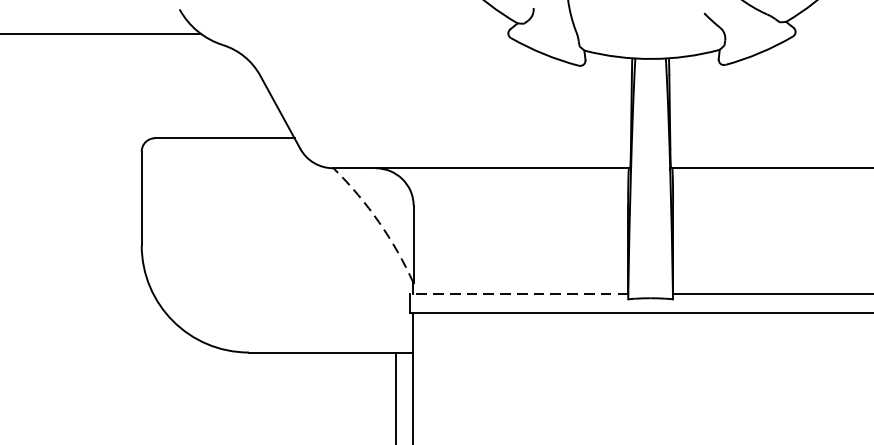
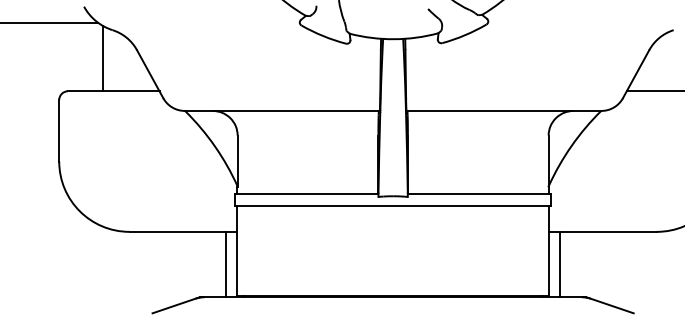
line: (209, 88) -> (103, 58), added
arc: (379, 222) -> (215, 146), dashed -> solid
line: (518, 294) -> (306, 193), dashed -> solid

